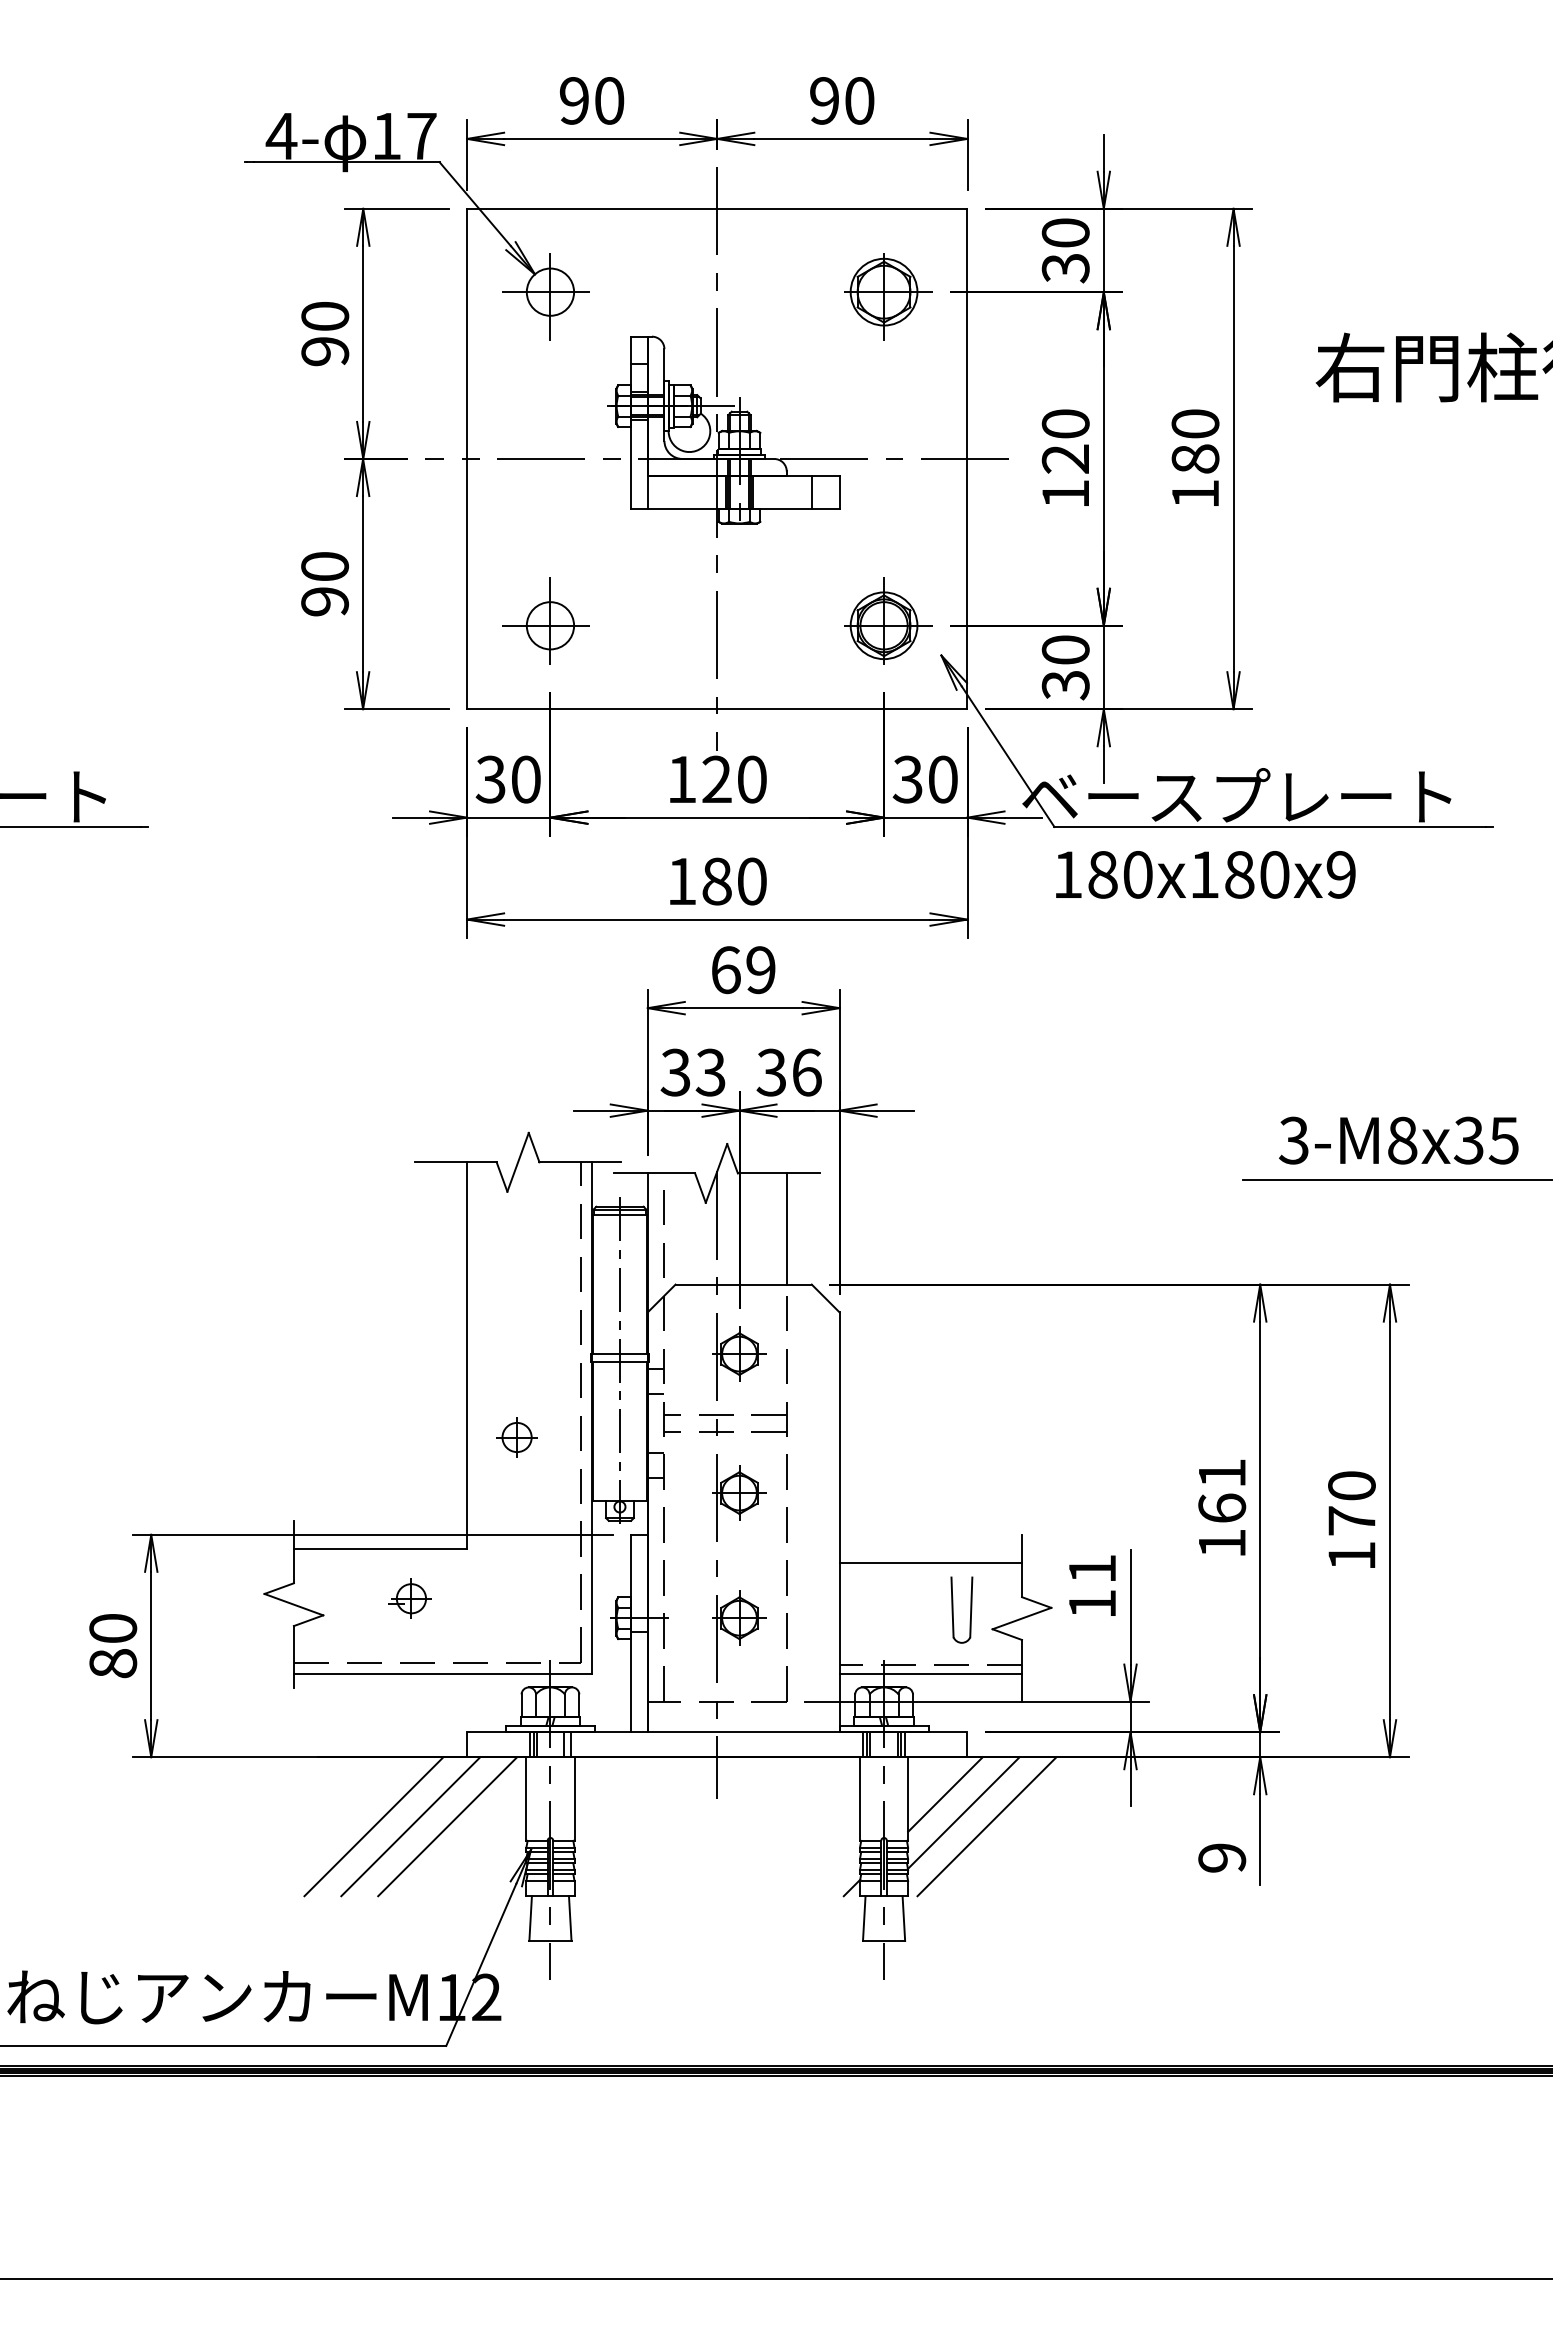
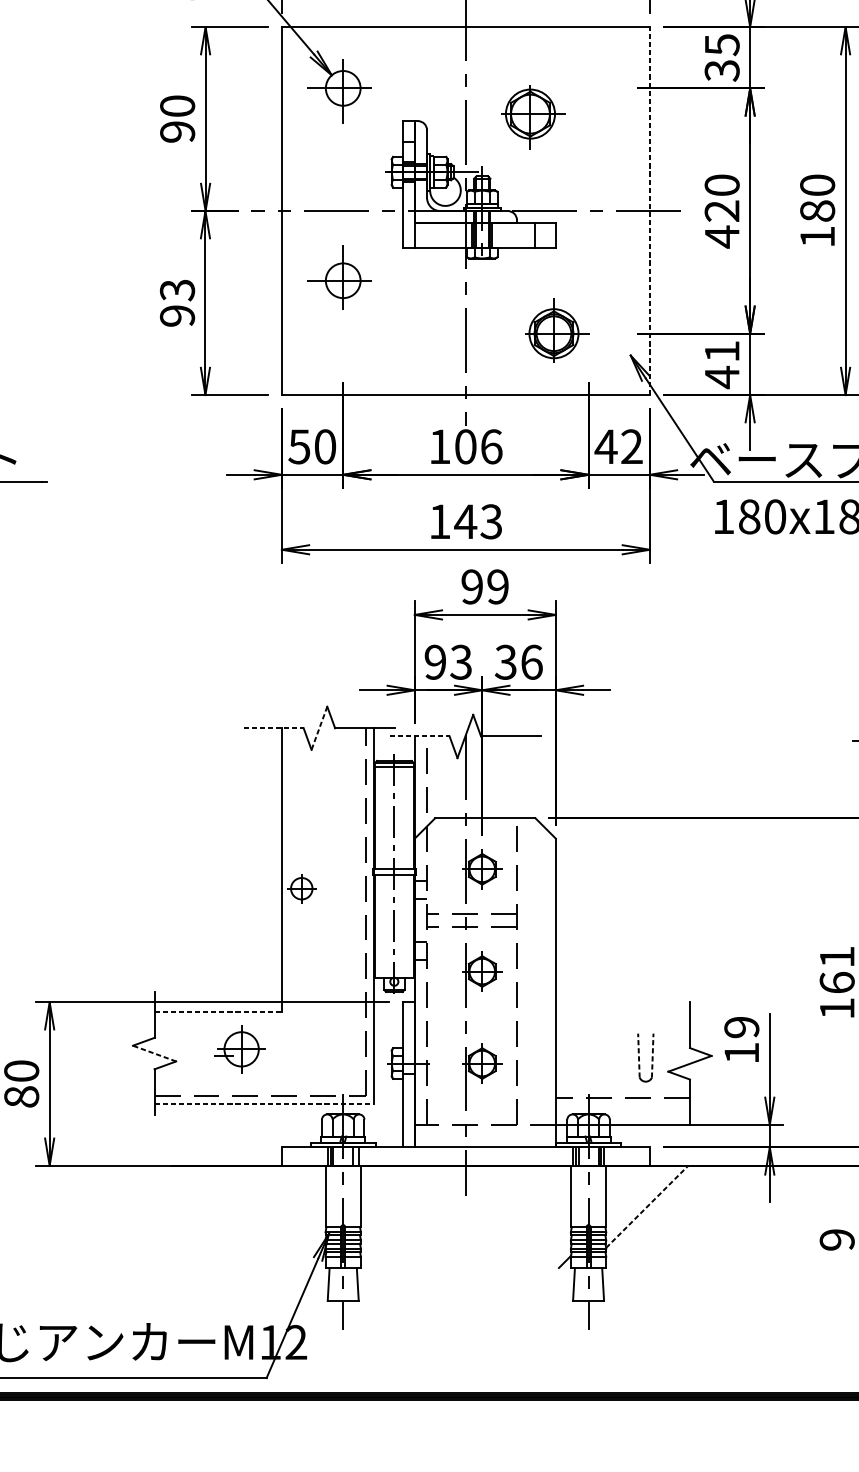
text: (1065, 233) -> (721, 45), 30 -> 35
part: (888, 296) -> (533, 117), moved
line: (967, 458) -> (649, 210), solid -> dashed
text: (1065, 494) -> (721, 237), 120 -> 420
text: (324, 566) -> (177, 290), 90 -> 93
part: (545, 620) -> (339, 276), moved
part: (888, 620) -> (557, 329), moved
text: (1065, 668) -> (721, 365), 30 -> 41
text: (490, 779) -> (299, 446), 30 -> 50
text: (734, 779) -> (478, 446), 120 -> 106
text: (924, 779) -> (618, 446), 30 -> 42
text: (733, 881) -> (477, 521), 180 -> 143
text: (725, 970) -> (471, 587), 69 -> 99
text: (675, 1072) -> (435, 662), 33 -> 93
line: (455, 1162) -> (273, 728), solid -> dashed
line: (517, 1162) -> (318, 728), solid -> dashed
line: (654, 1173) -> (419, 736), solid -> dashed
line: (786, 1228) -> (516, 776), removed
part: (516, 1437) -> (301, 888), moved
line: (380, 1548) -> (218, 1012), solid -> dashed
line: (930, 1562) -> (622, 1022), removed
text: (1092, 1568) -> (741, 1026), 11 -> 19
part: (409, 1598) -> (239, 1049), size x1.6
line: (293, 1604) -> (154, 1053), solid -> dashed
line: (952, 1607) -> (638, 1055), solid -> dashed
line: (971, 1607) -> (652, 1055), solid -> dashed
line: (443, 1673) -> (264, 1104), solid -> dashed
line: (930, 1673) -> (622, 1104), removed
line: (945, 1794) -> (633, 1193), removed
line: (963, 1813) -> (646, 1207), solid -> dashed
line: (373, 1826) -> (213, 1216), removed
line: (410, 1826) -> (240, 1216), removed
line: (447, 1826) -> (267, 1216), removed
line: (986, 1826) -> (663, 1216), removed

